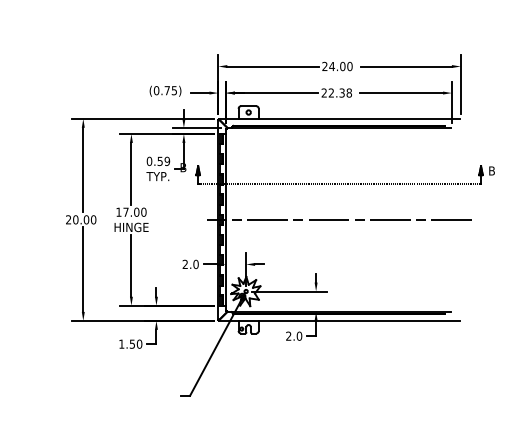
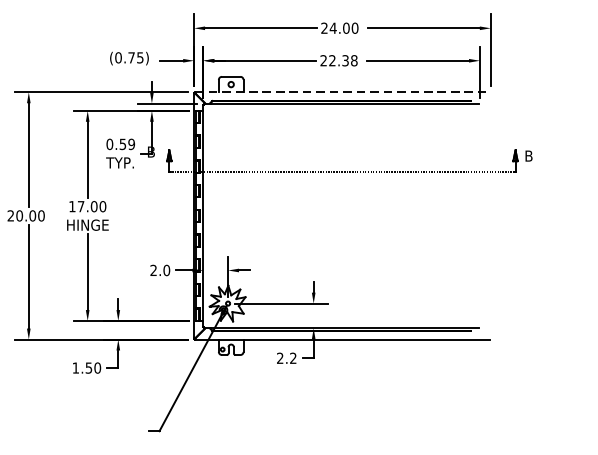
line: (340, 118) -> (343, 91), solid -> dashed
line: (339, 219) -> (342, 215), removed
text: (299, 335) -> (293, 357), 2.0 -> 2.2

